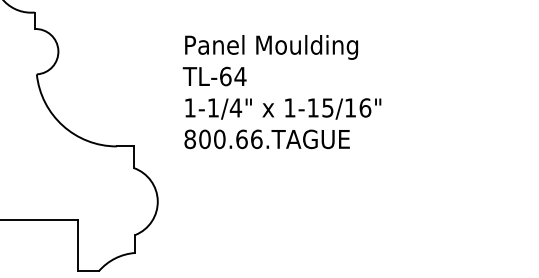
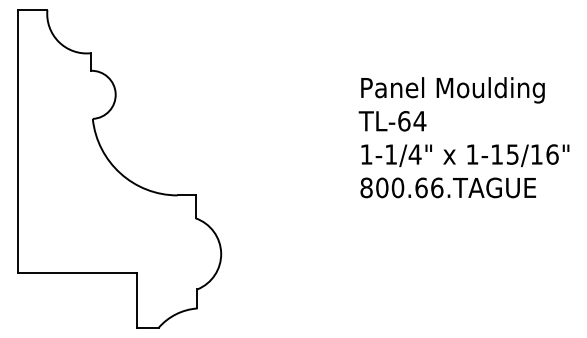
text: (281, 91) -> (463, 137), moved

